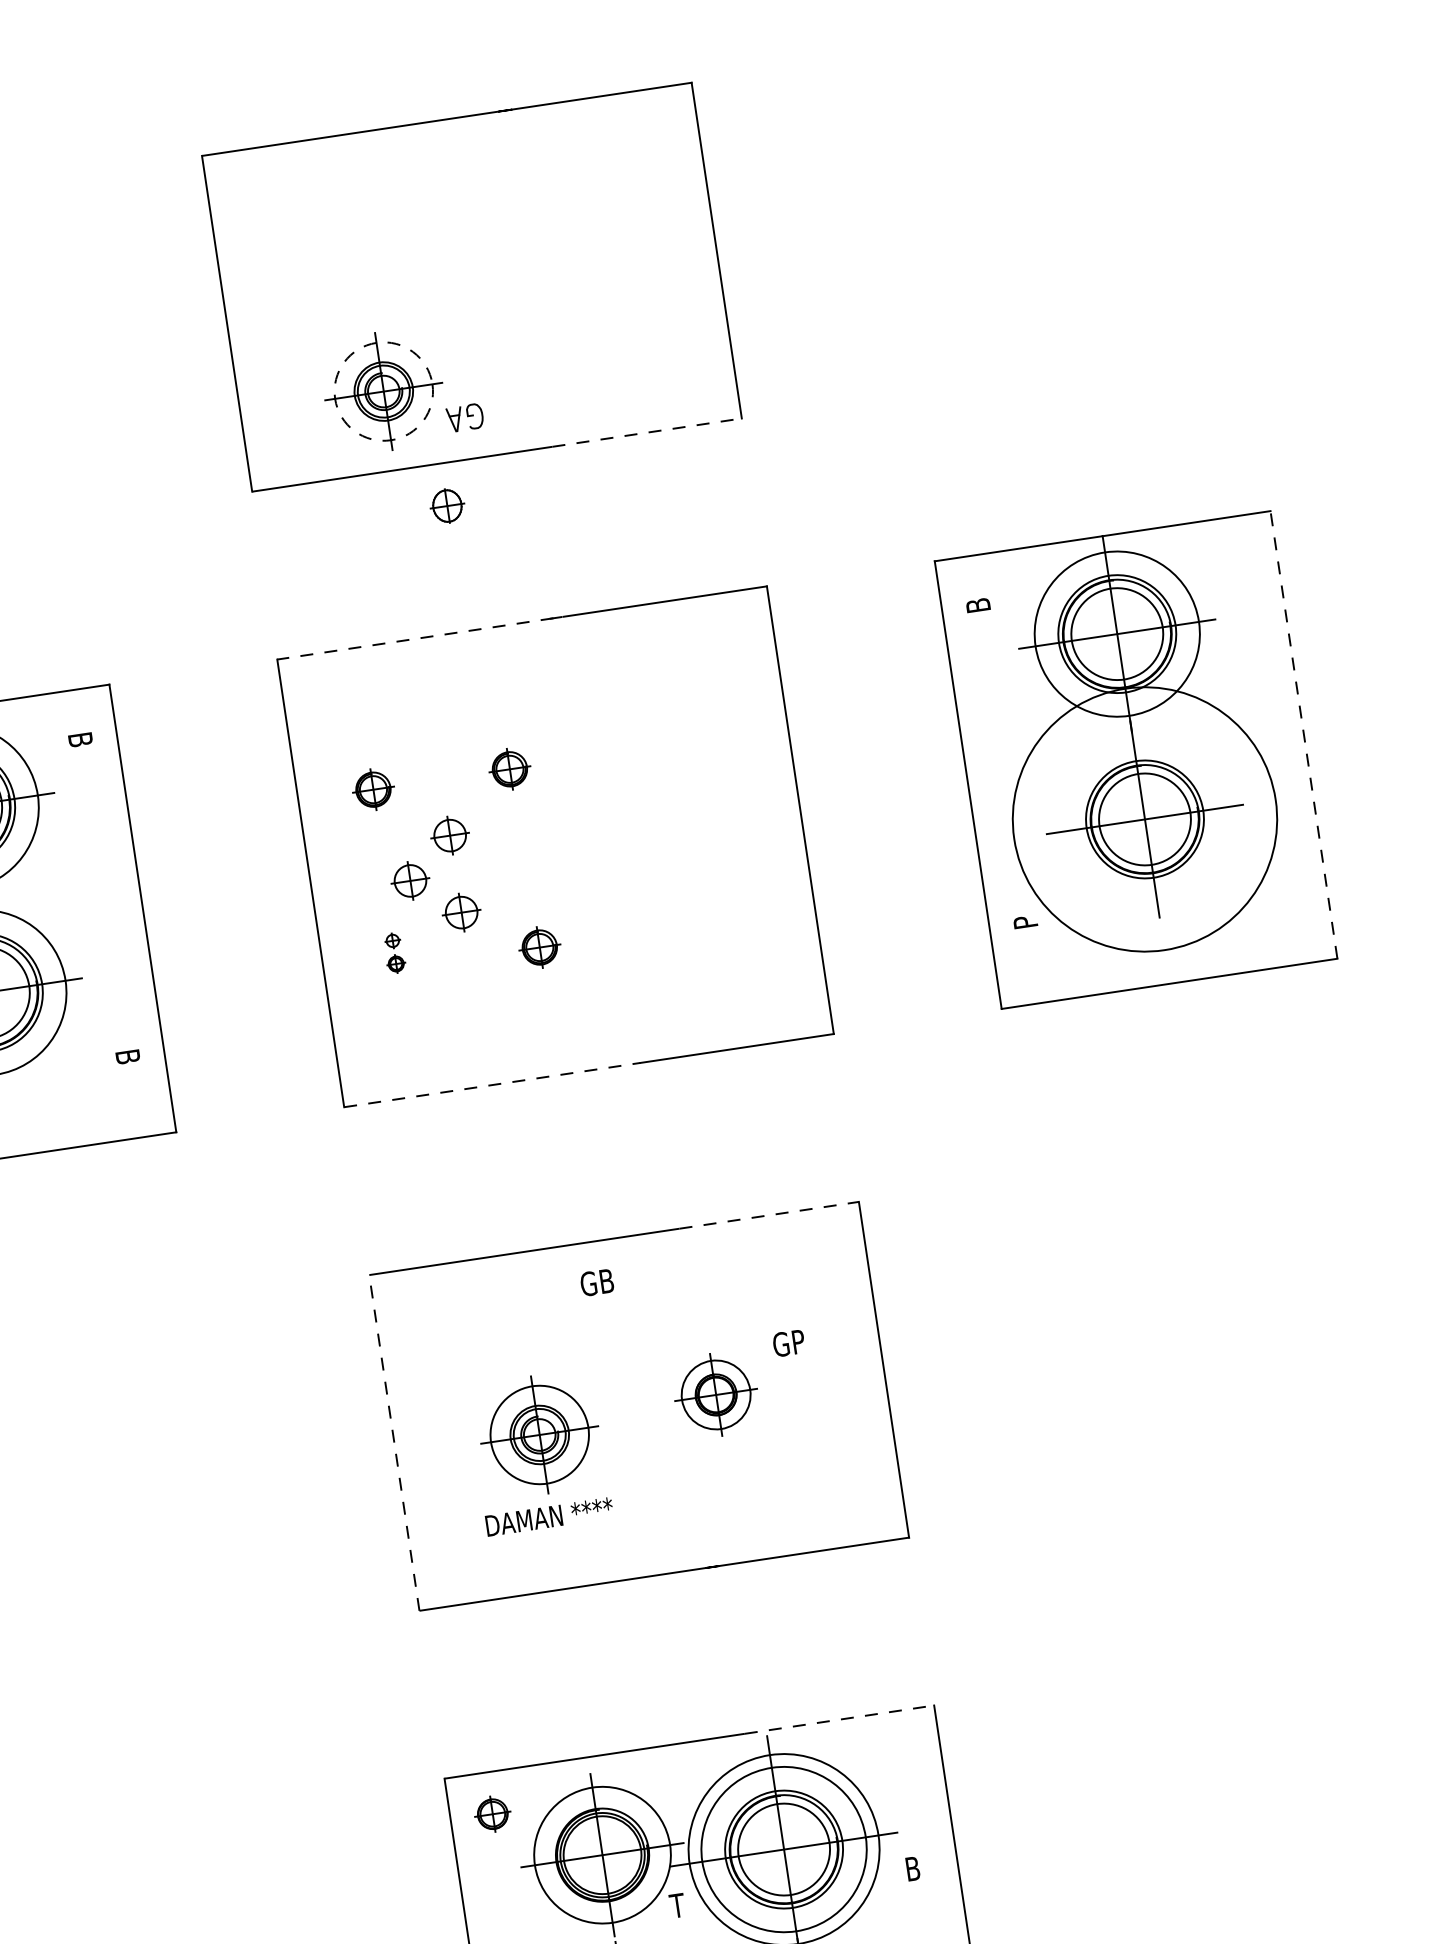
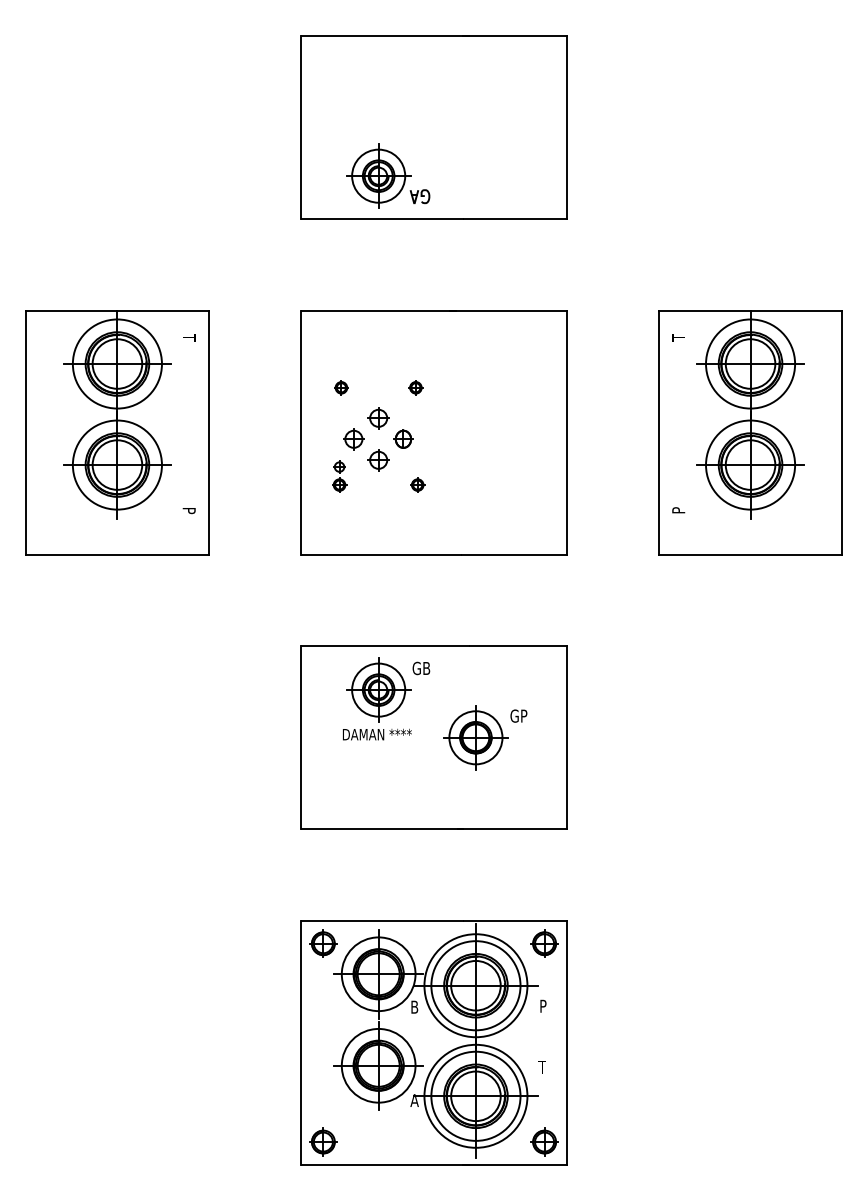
circle: (383, 390) -> (378, 175), dashed -> solid
line: (646, 433) -> (515, 219), dashed -> solid
part: (447, 504) -> (403, 438), moved
text: (977, 605) -> (678, 337), B -> T
line: (429, 636) -> (383, 310), dashed -> solid
line: (1304, 734) -> (842, 432), dashed -> solid
text: (79, 739) -> (188, 337), B -> T
part: (509, 769) -> (415, 387), size x0.62
part: (373, 789) -> (341, 387), size x0.62
circle: (1144, 818) -> (750, 464), size x0.62
part: (539, 946) -> (417, 484), size x0.62
part: (394, 953) -> (339, 476), size x1.43
text: (126, 1056) -> (188, 510), B -> P
line: (494, 1084) -> (382, 554), dashed -> solid
line: (769, 1215) -> (518, 646), dashed -> solid
part: (715, 1394) -> (475, 737), size x1.43
line: (394, 1442) -> (300, 737), dashed -> solid
part: (539, 1450) -> (377, 698), moved
line: (838, 1719) -> (515, 920), dashed -> solid
part: (898, 1753) -> (544, 943), added
part: (492, 1813) -> (323, 943), size x1.43
text: (911, 1869) -> (542, 1006), B -> P
text: (677, 1904) -> (414, 1006), T -> B

